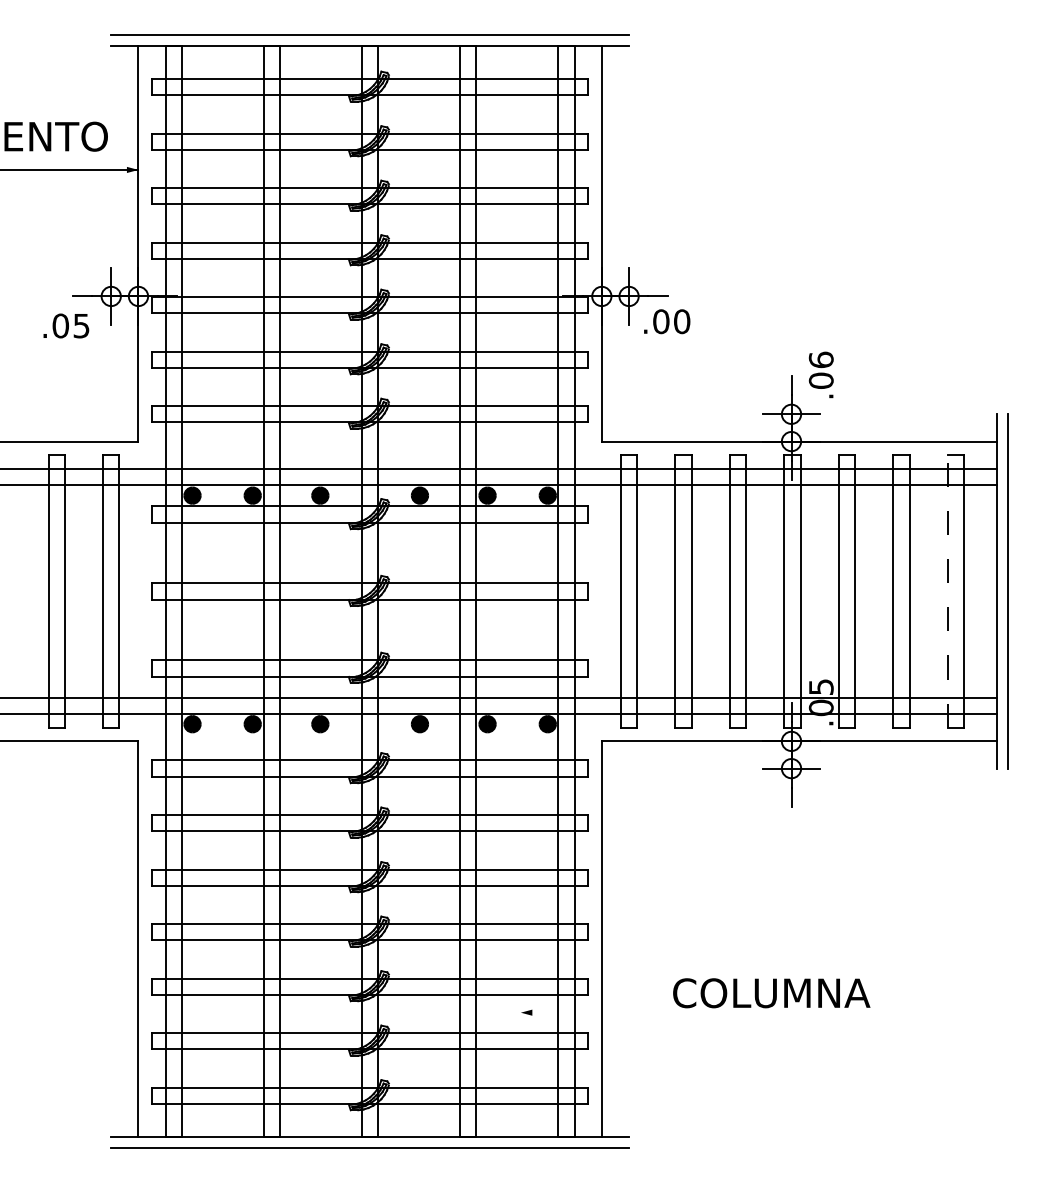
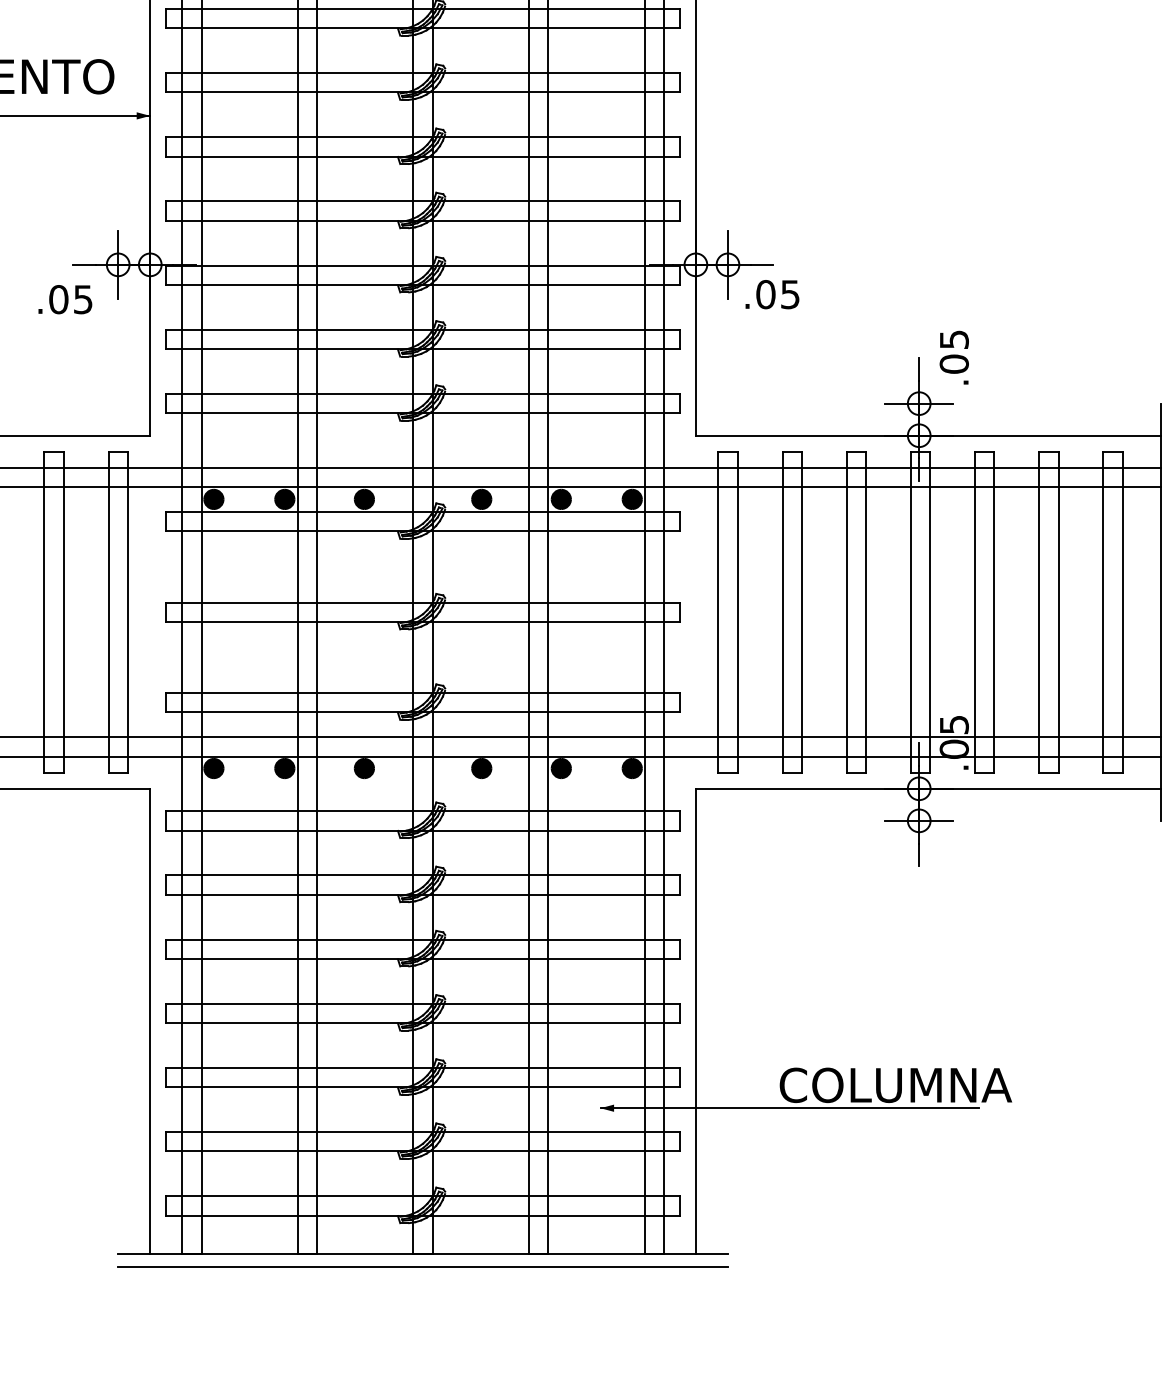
text: (682, 321) -> (790, 294), .00 -> .05
text: (820, 359) -> (953, 339), .06 -> .05
line: (947, 590) -> (1102, 611), dashed -> solid
line: (681, 1012) -> (789, 1107), added

